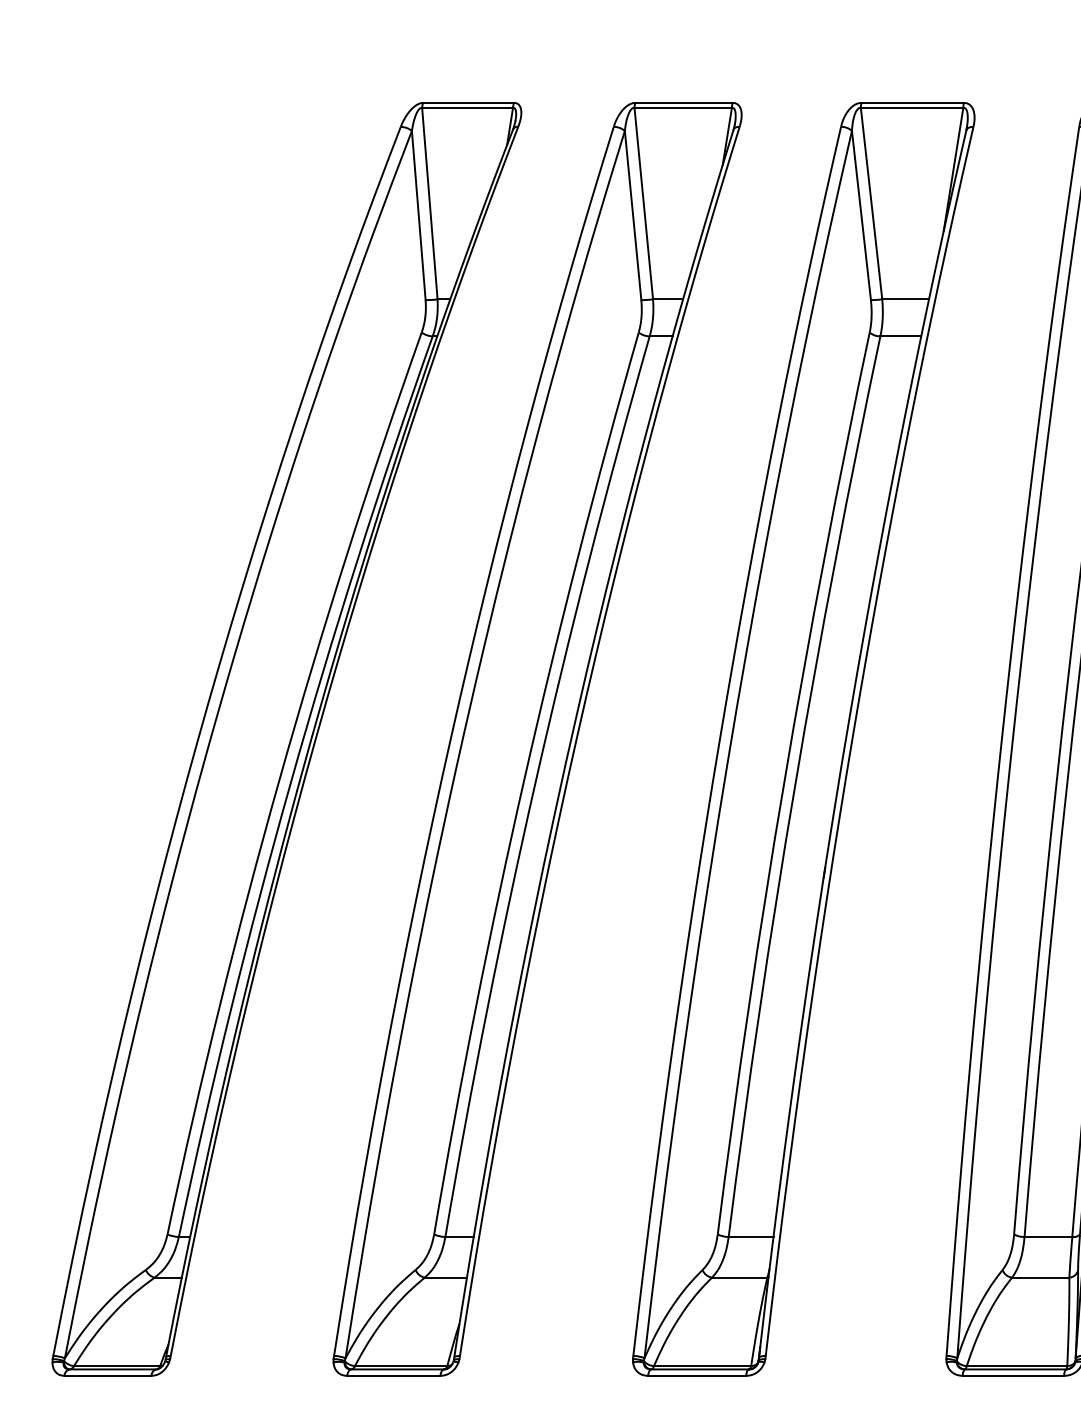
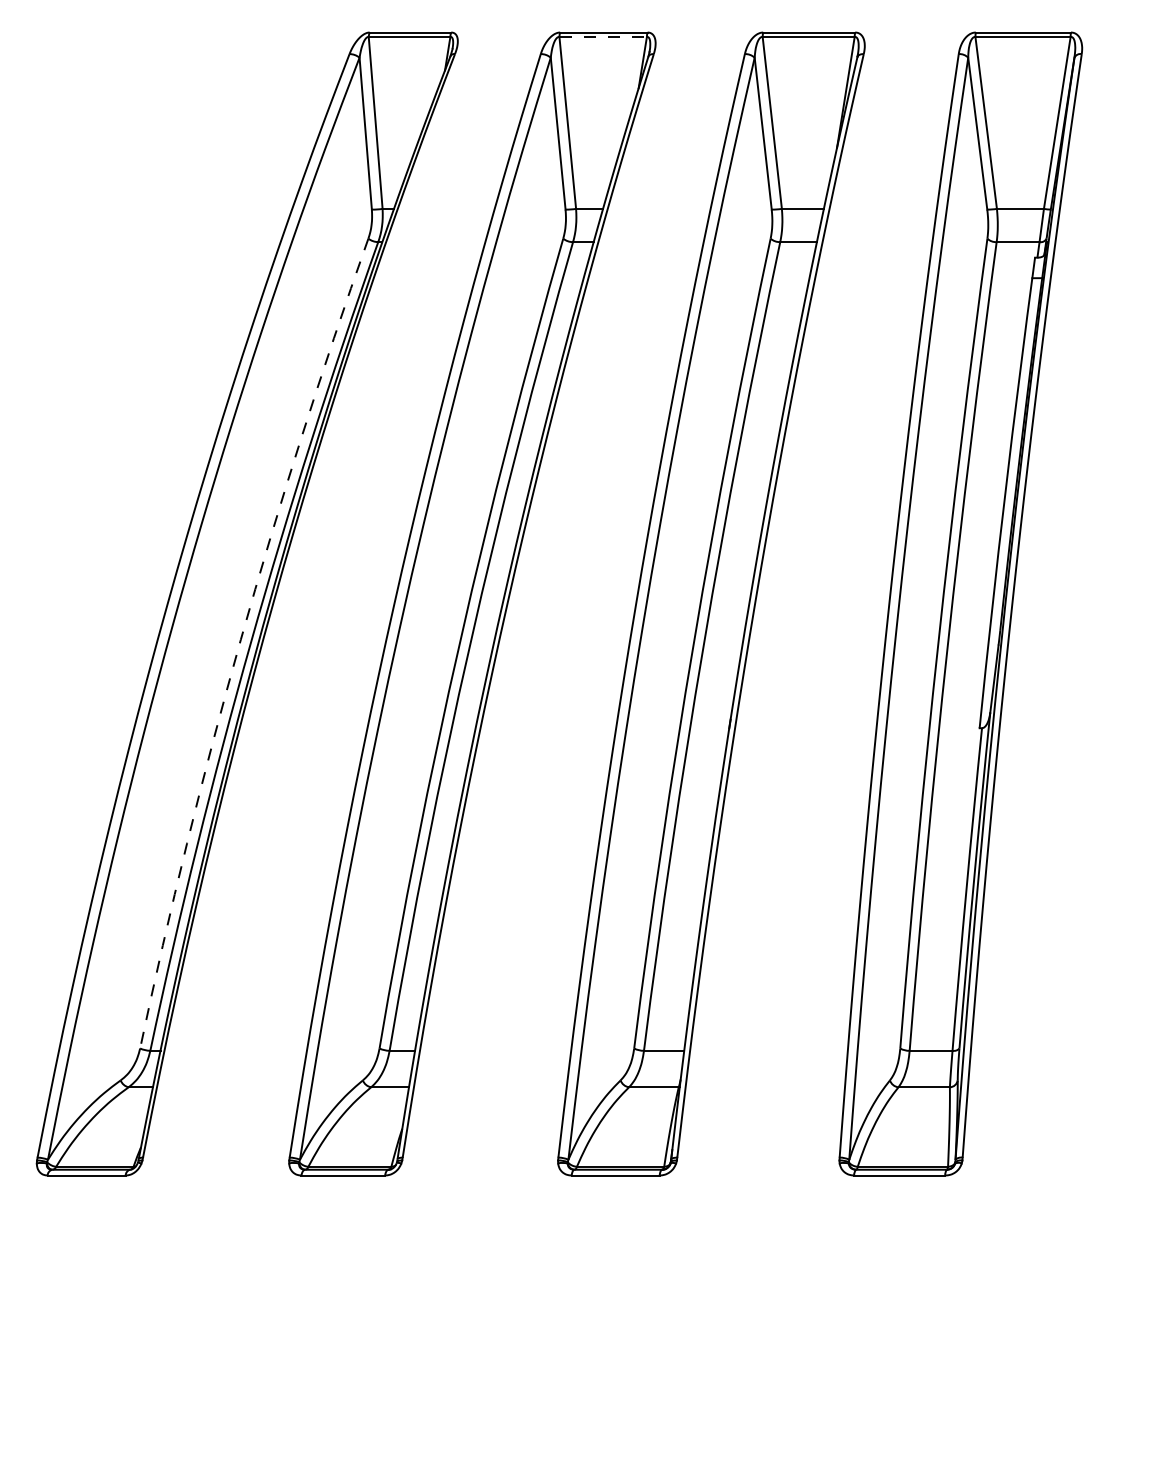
line: (683, 108) -> (603, 37), solid -> dashed
arc: (279, 778) -> (240, 639), solid -> dashed

